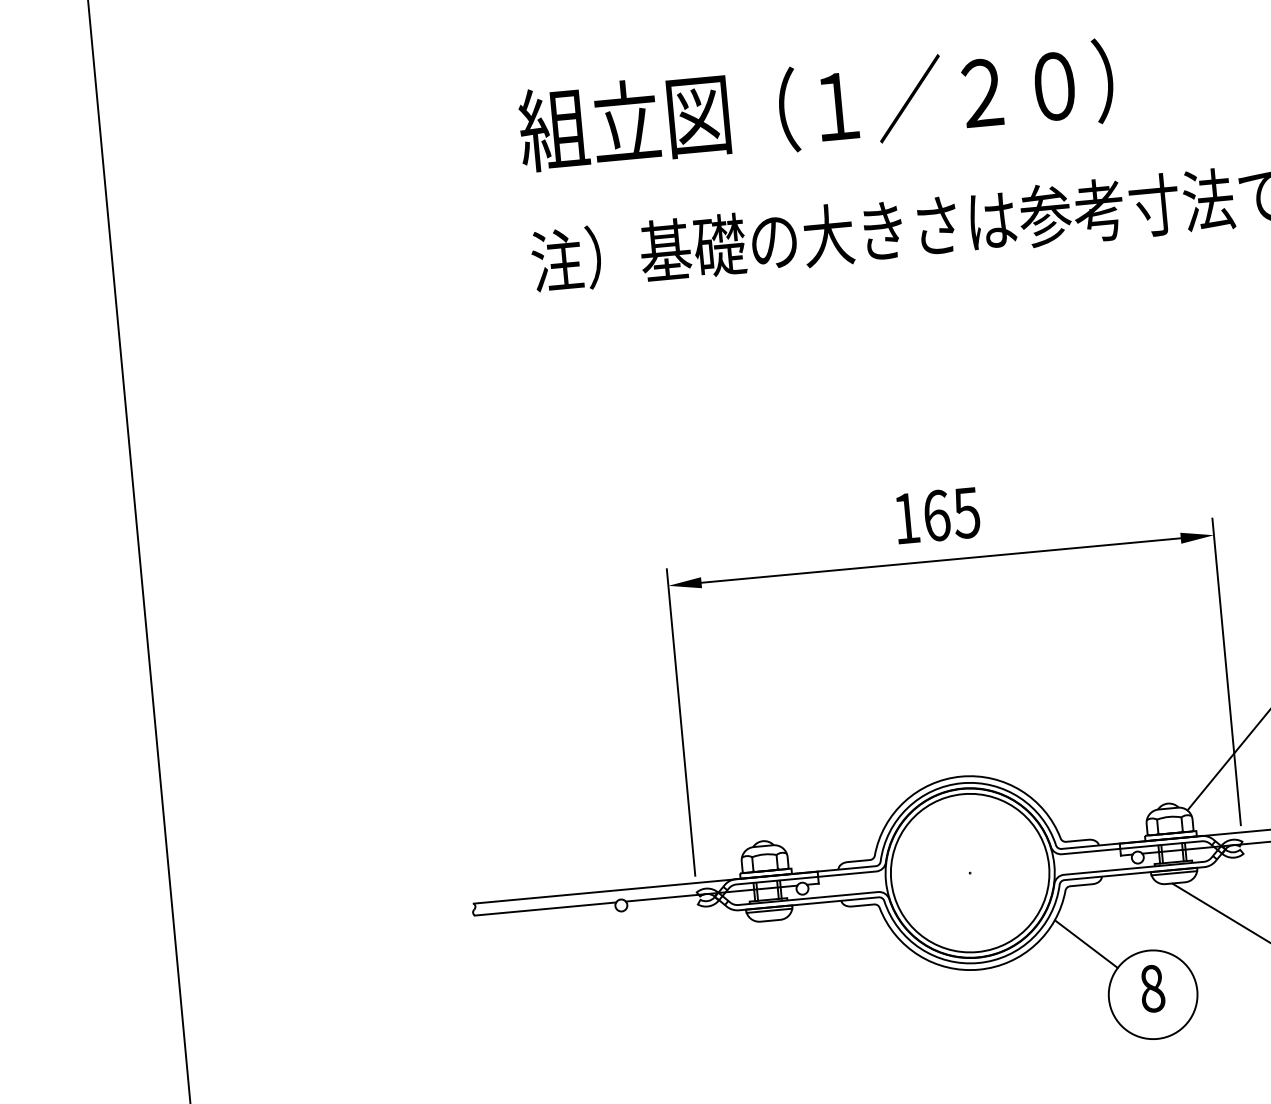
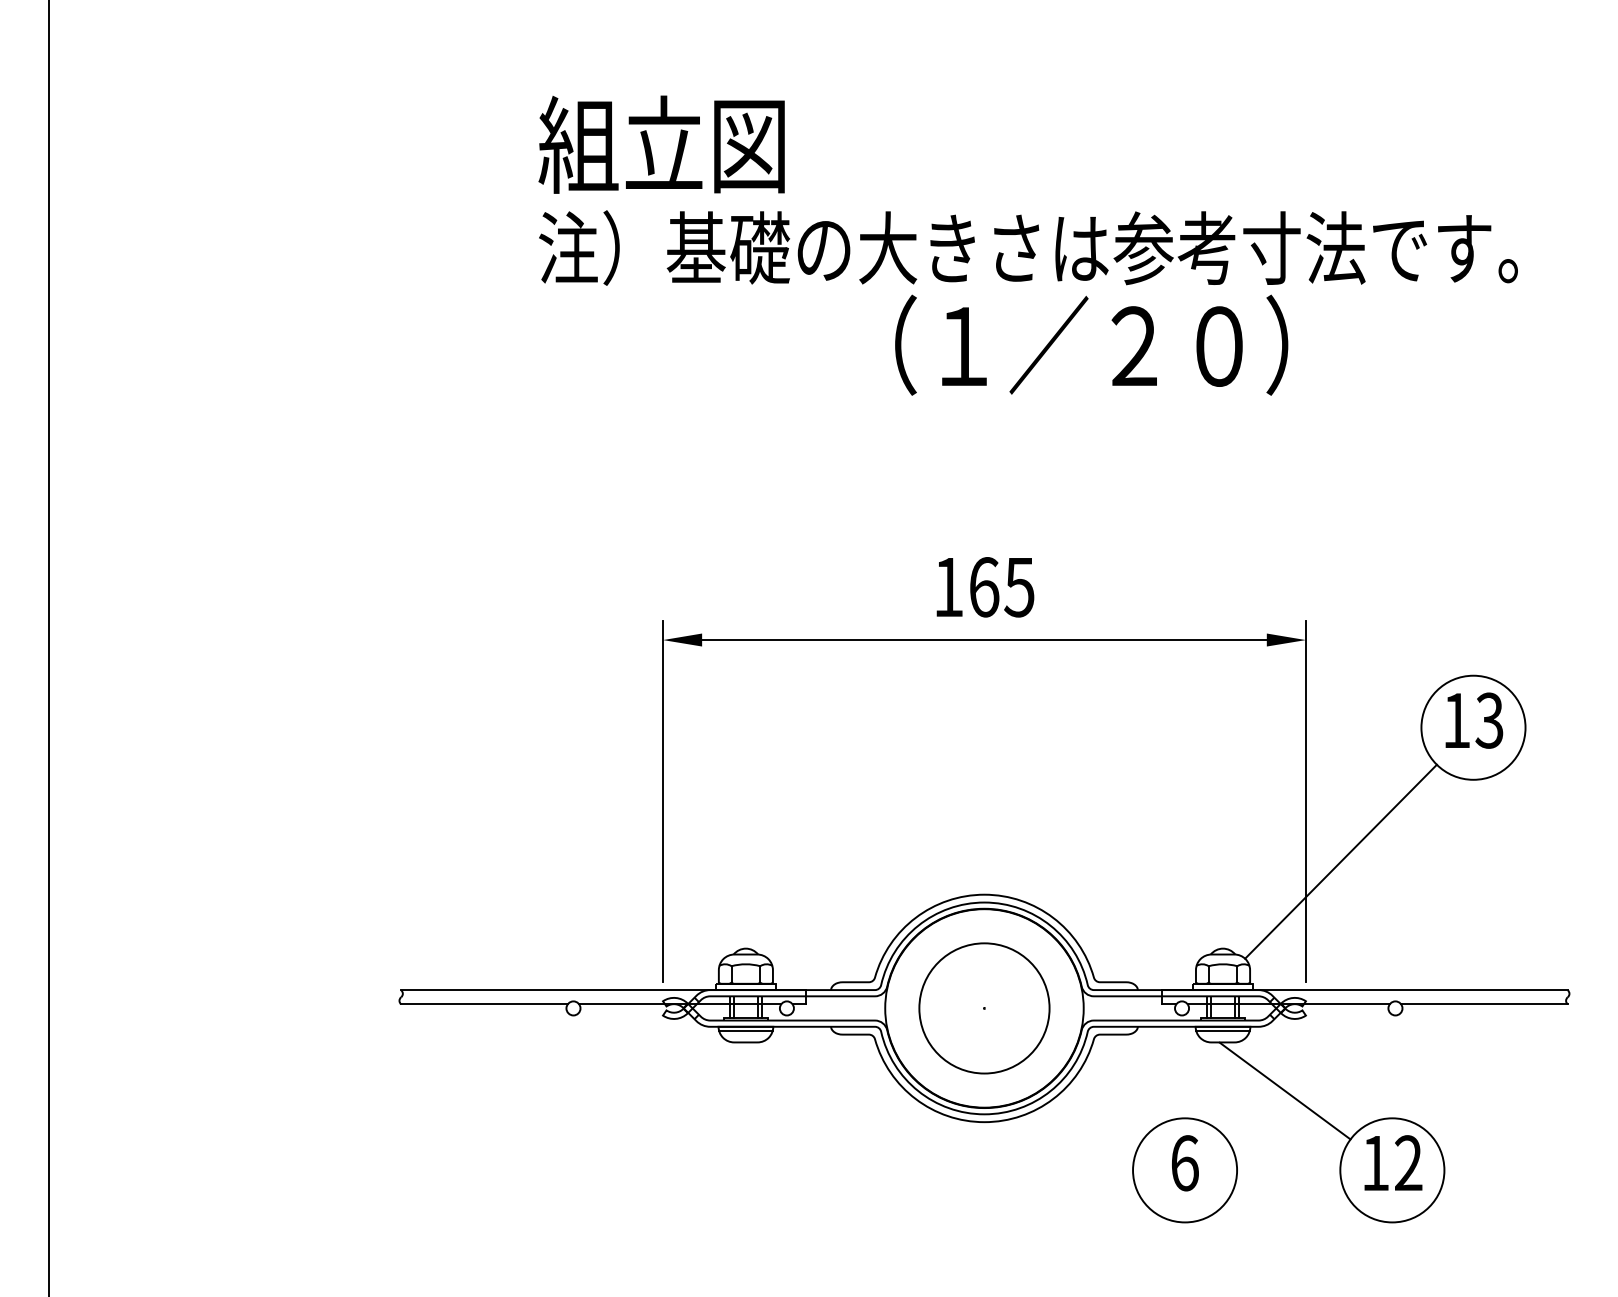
text: (945, 94) -> (1091, 344), moved
text: (624, 122) -> (661, 144), moved
circle: (970, 873) -> (984, 1008), size x0.7
line: (1086, 943) -> (1112, 1103), removed
text: (1152, 988) -> (1184, 1163), 8 -> 6

